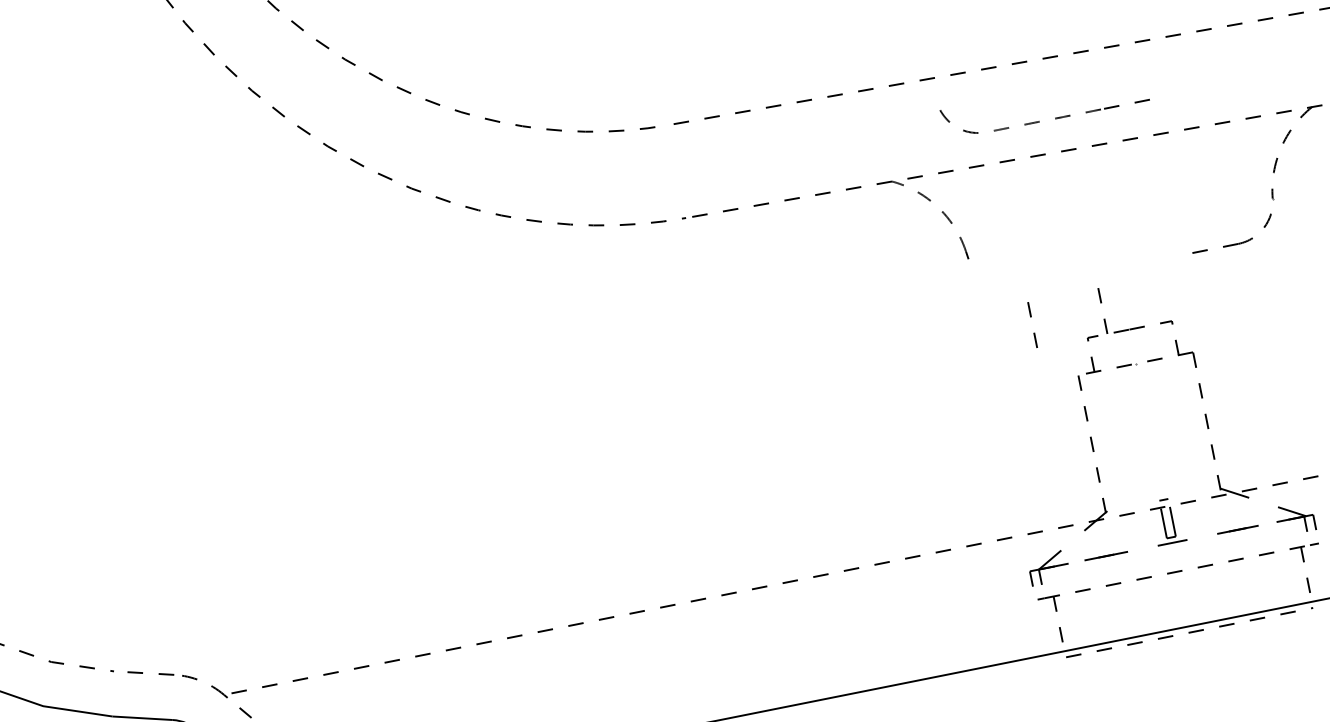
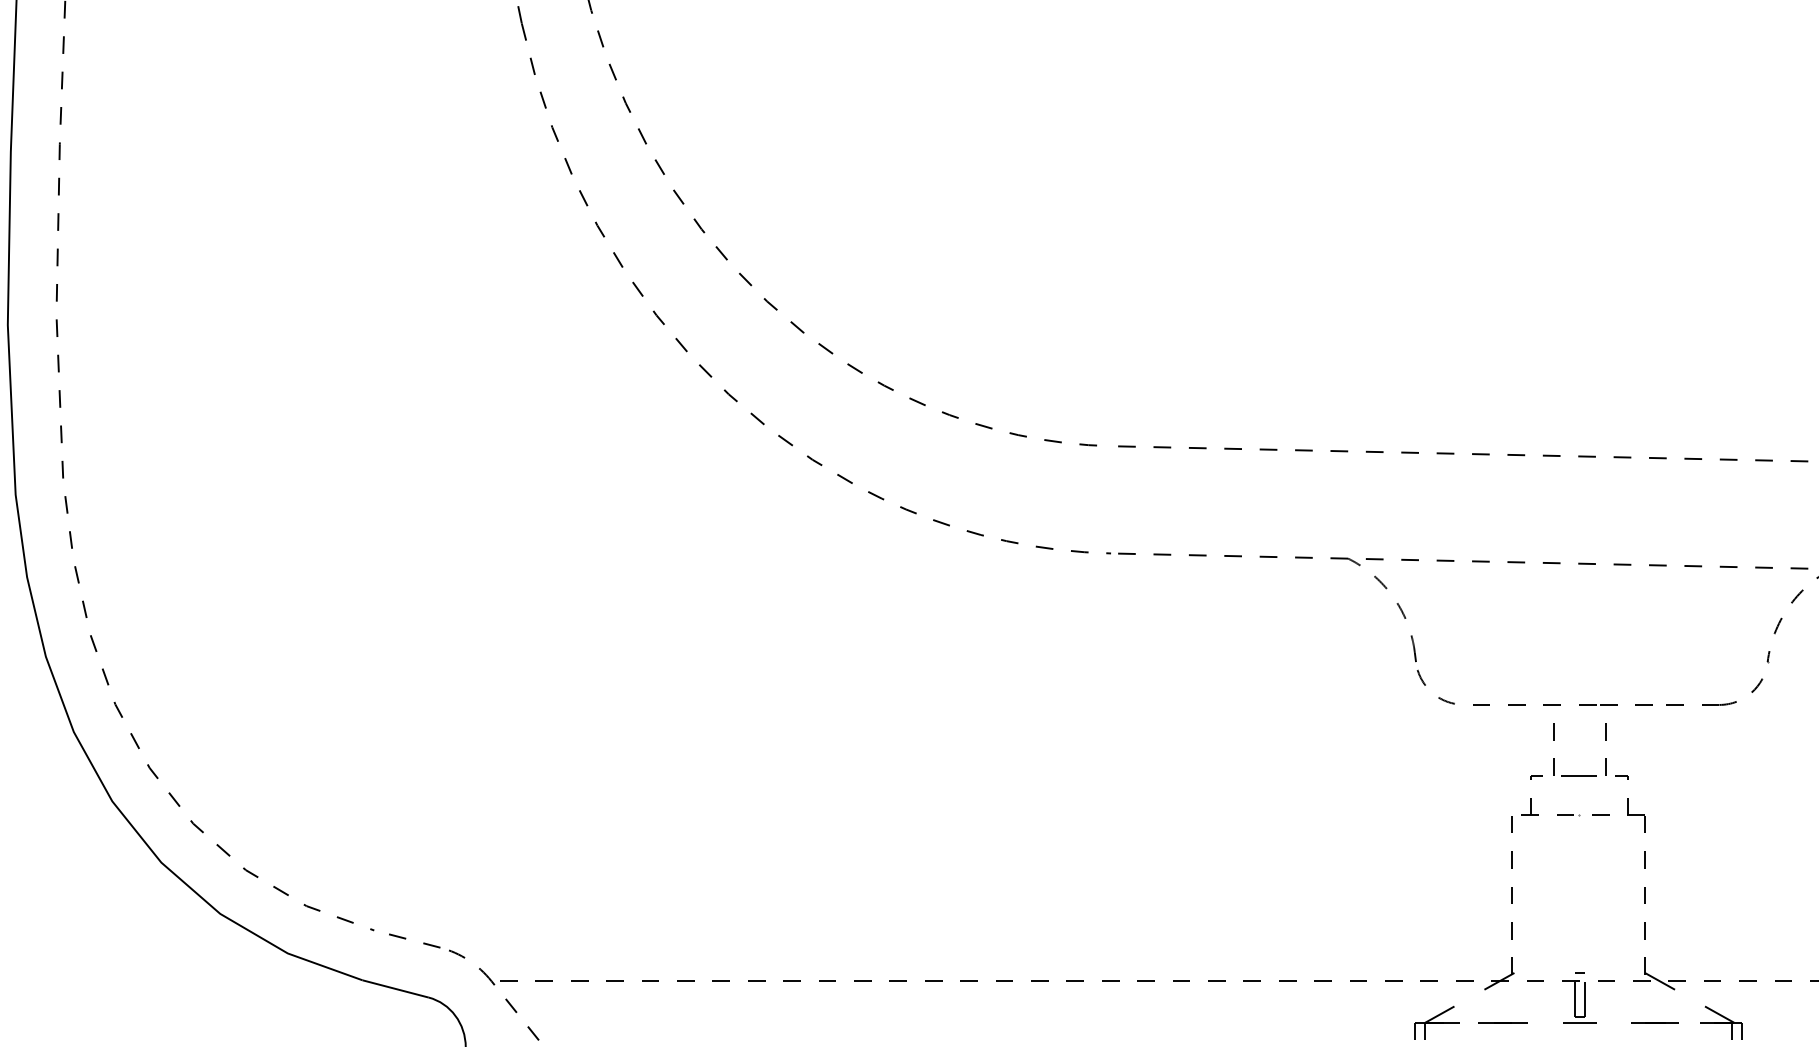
part: (1039, 121) -> (1525, 704), moved
line: (1030, 317) -> (1605, 740), moved

